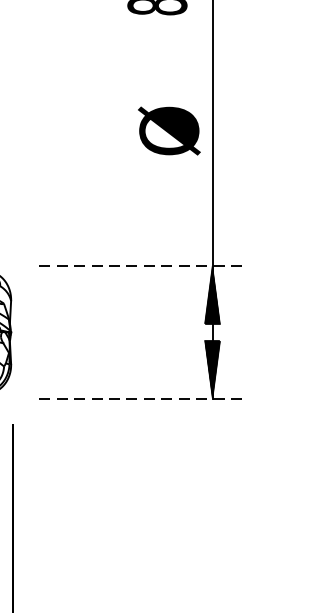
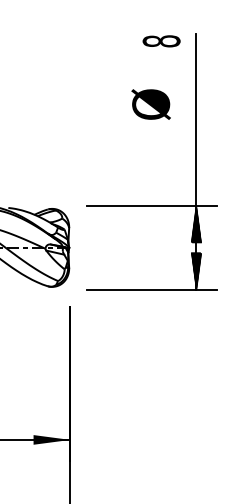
text: (168, 130) -> (150, 104), moved
line: (142, 265) -> (152, 205), dashed -> solid
line: (142, 398) -> (152, 289), dashed -> solid

